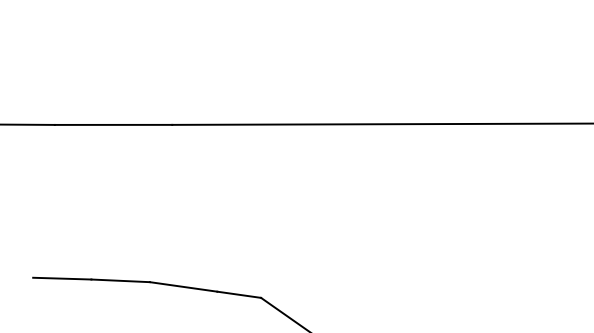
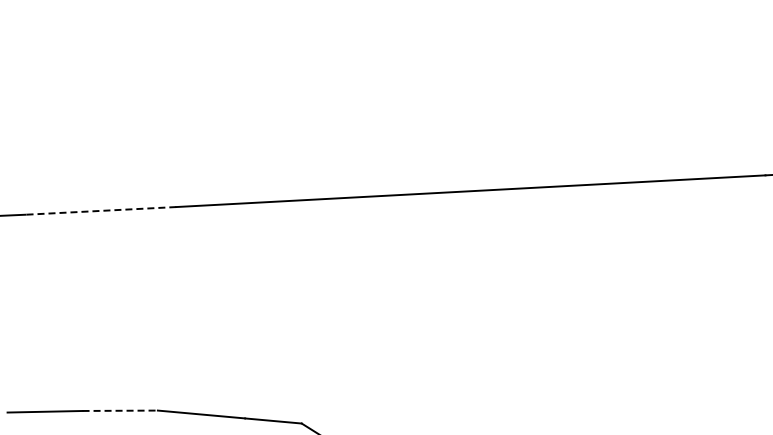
line: (113, 124) -> (100, 210), solid -> dashed
line: (120, 280) -> (120, 410), solid -> dashed

